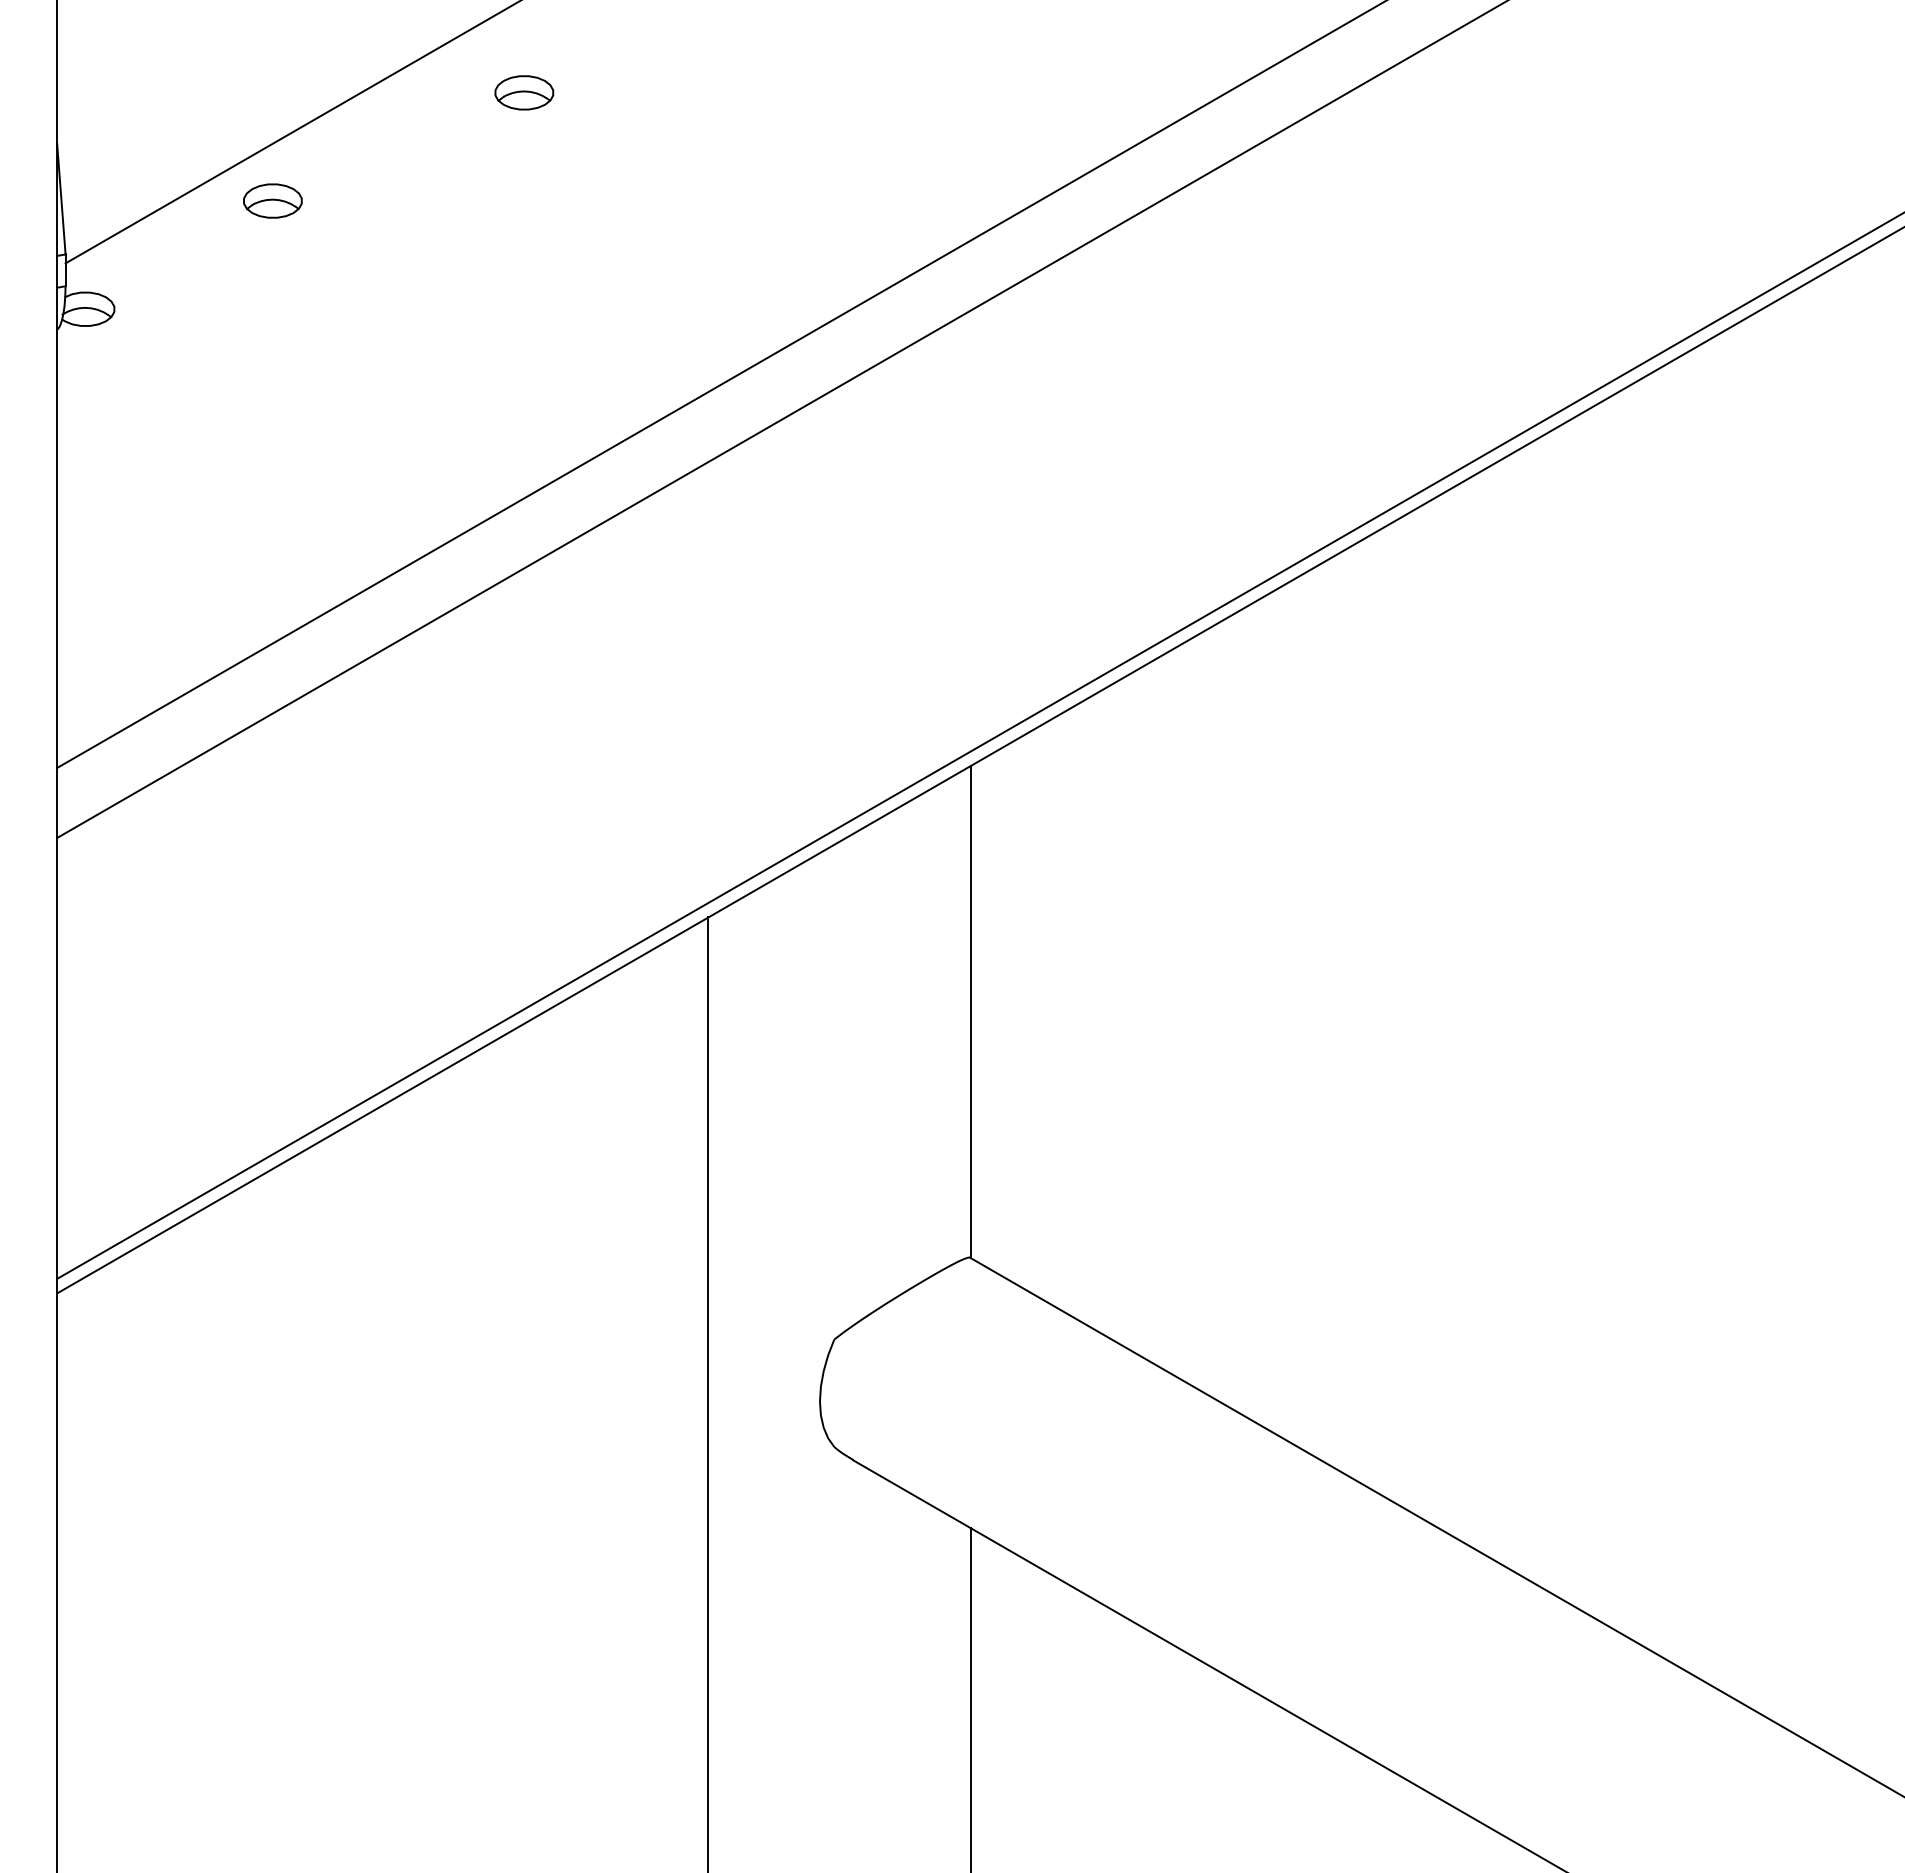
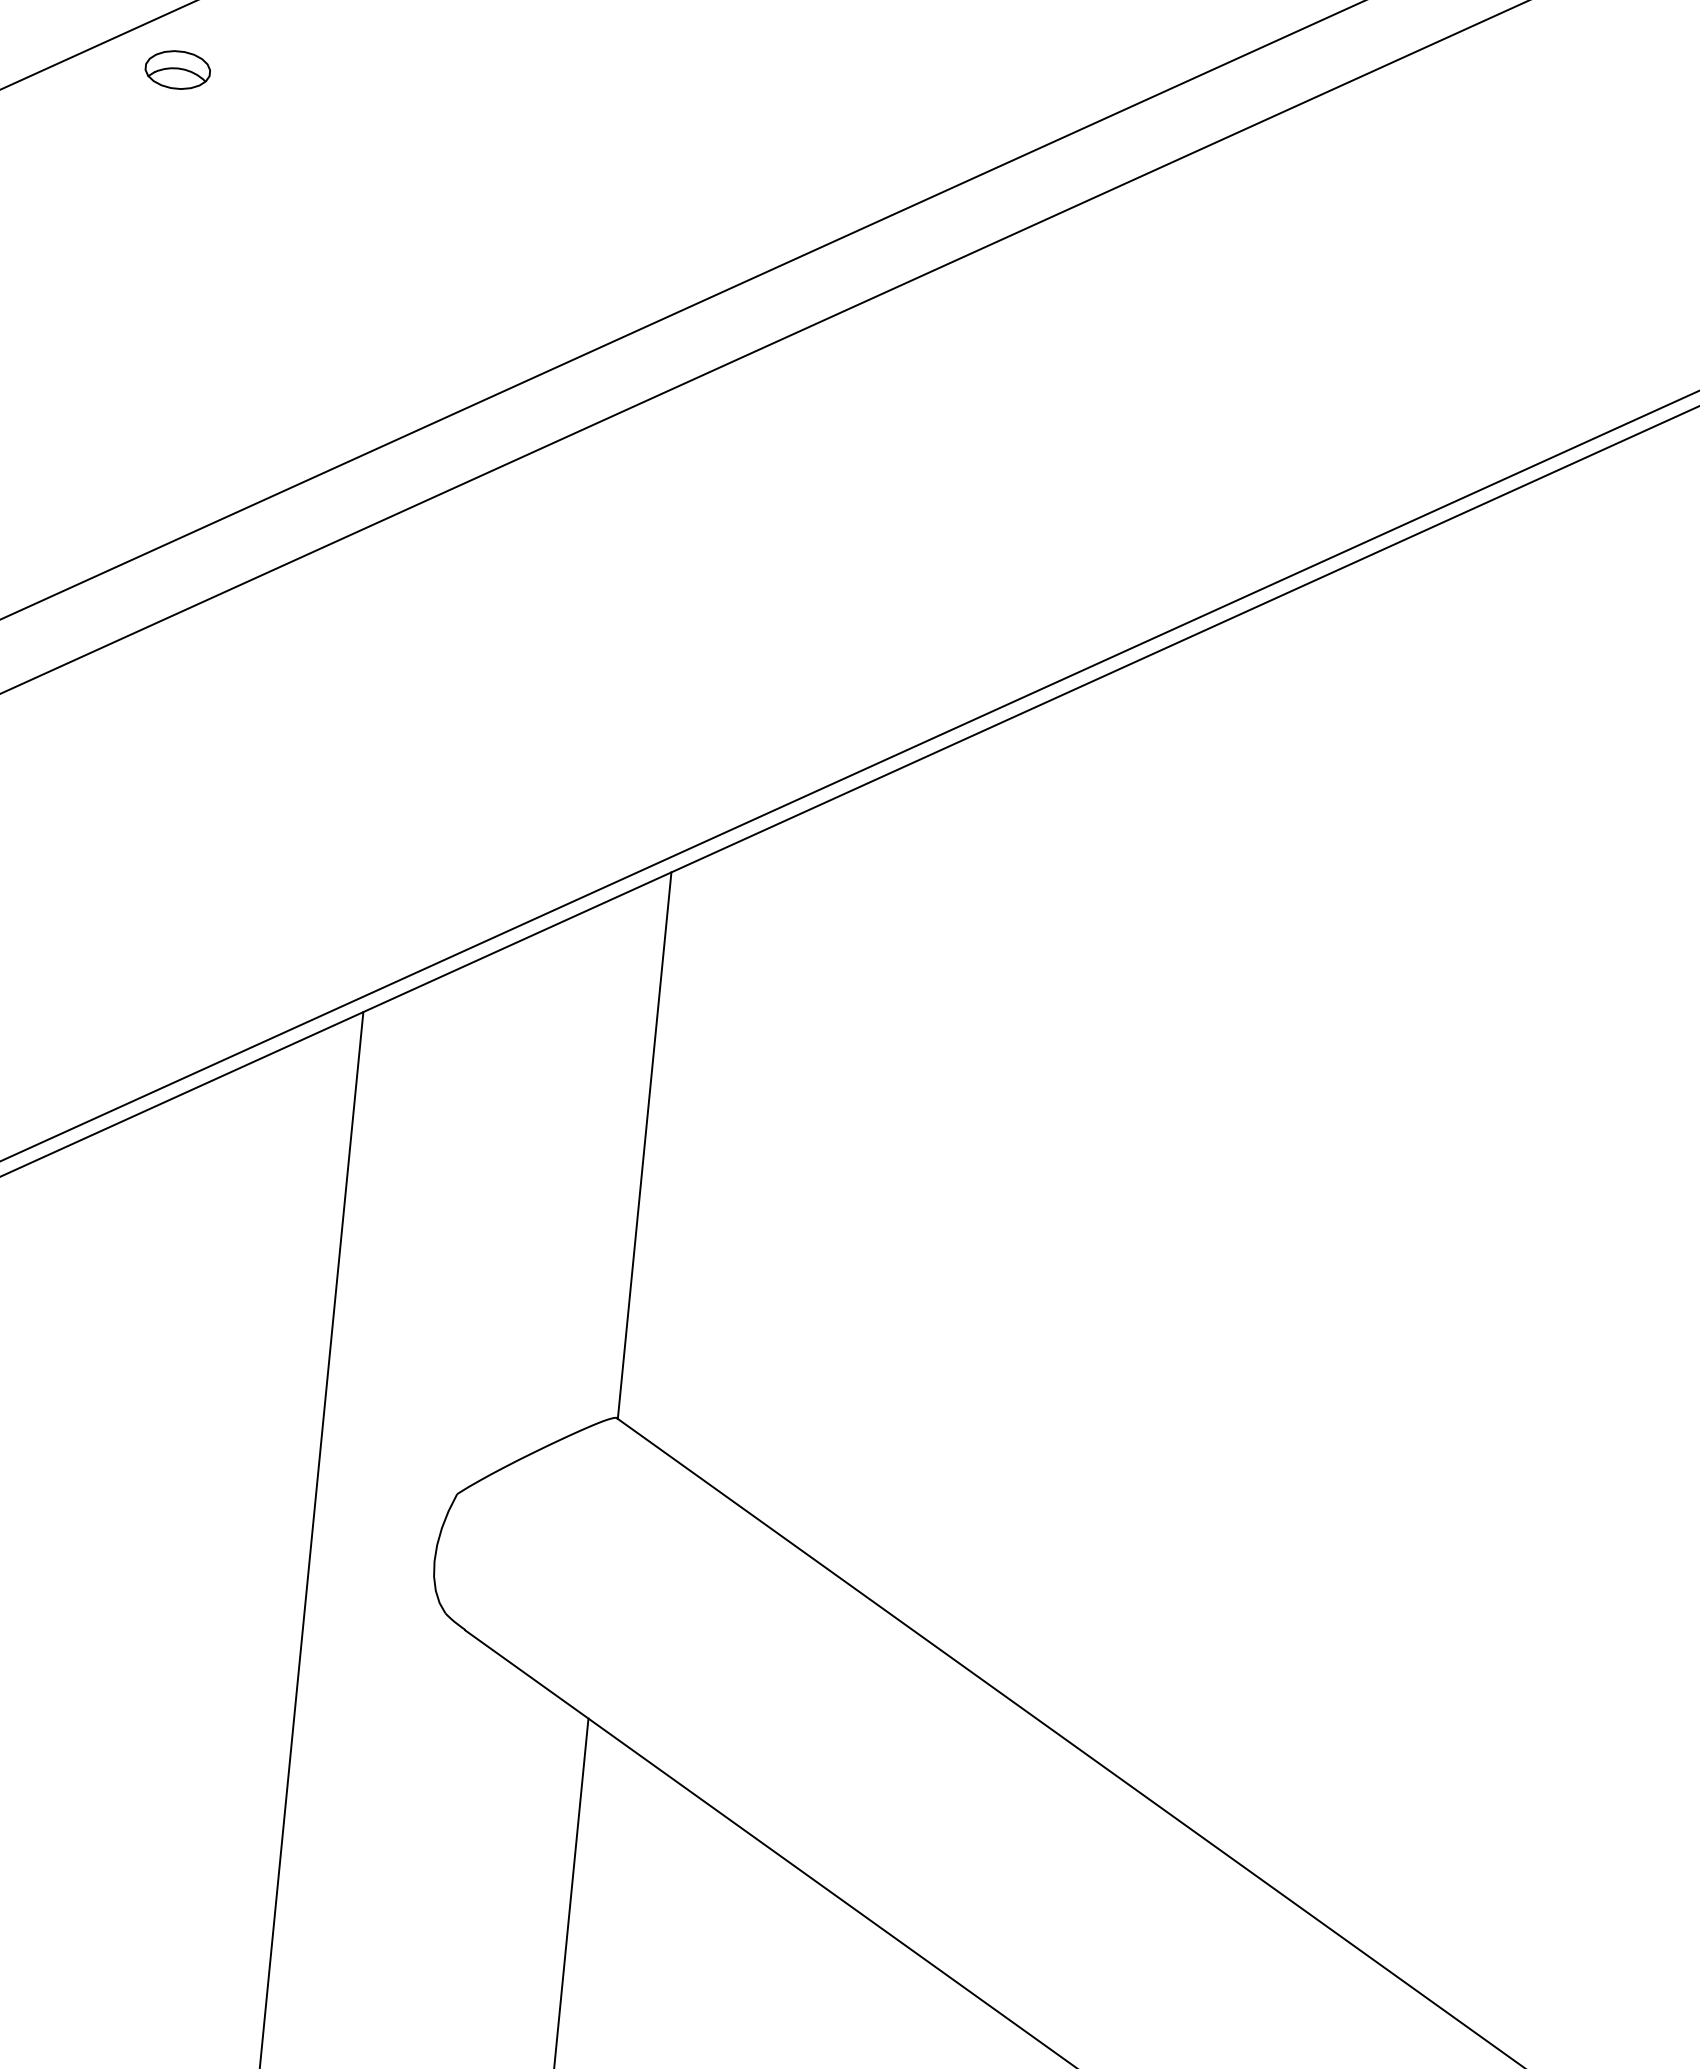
part: (524, 92) -> (178, 69), moved

